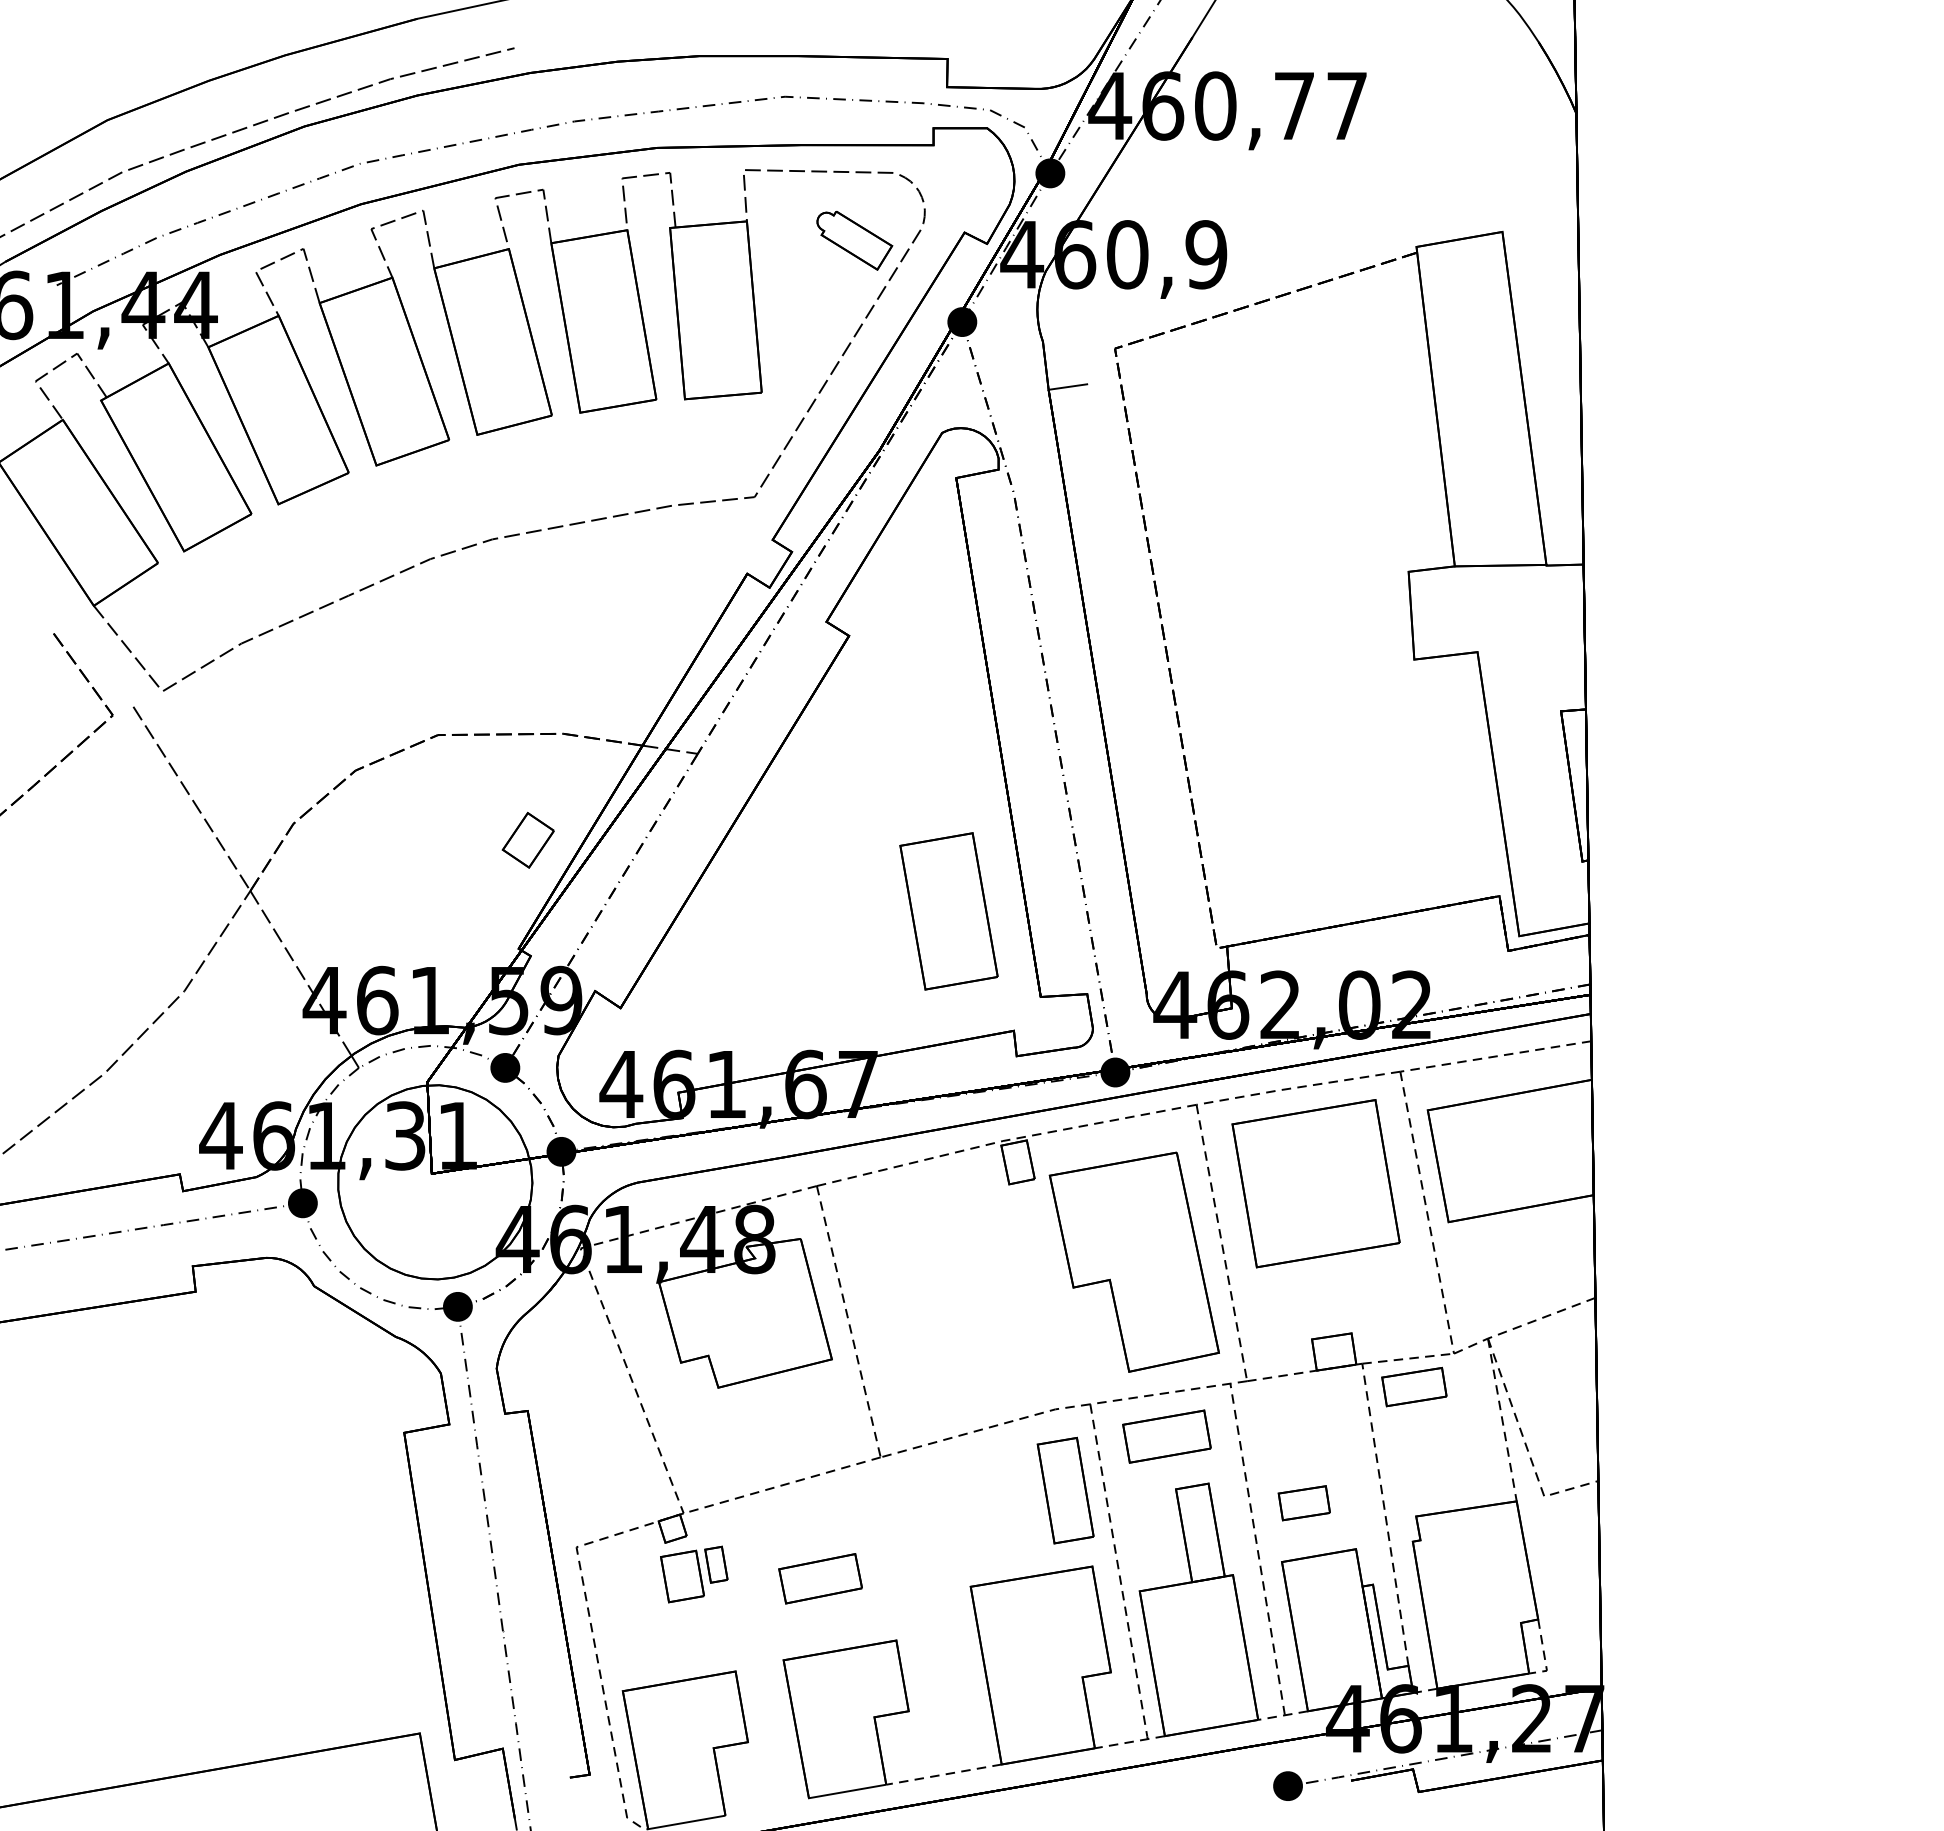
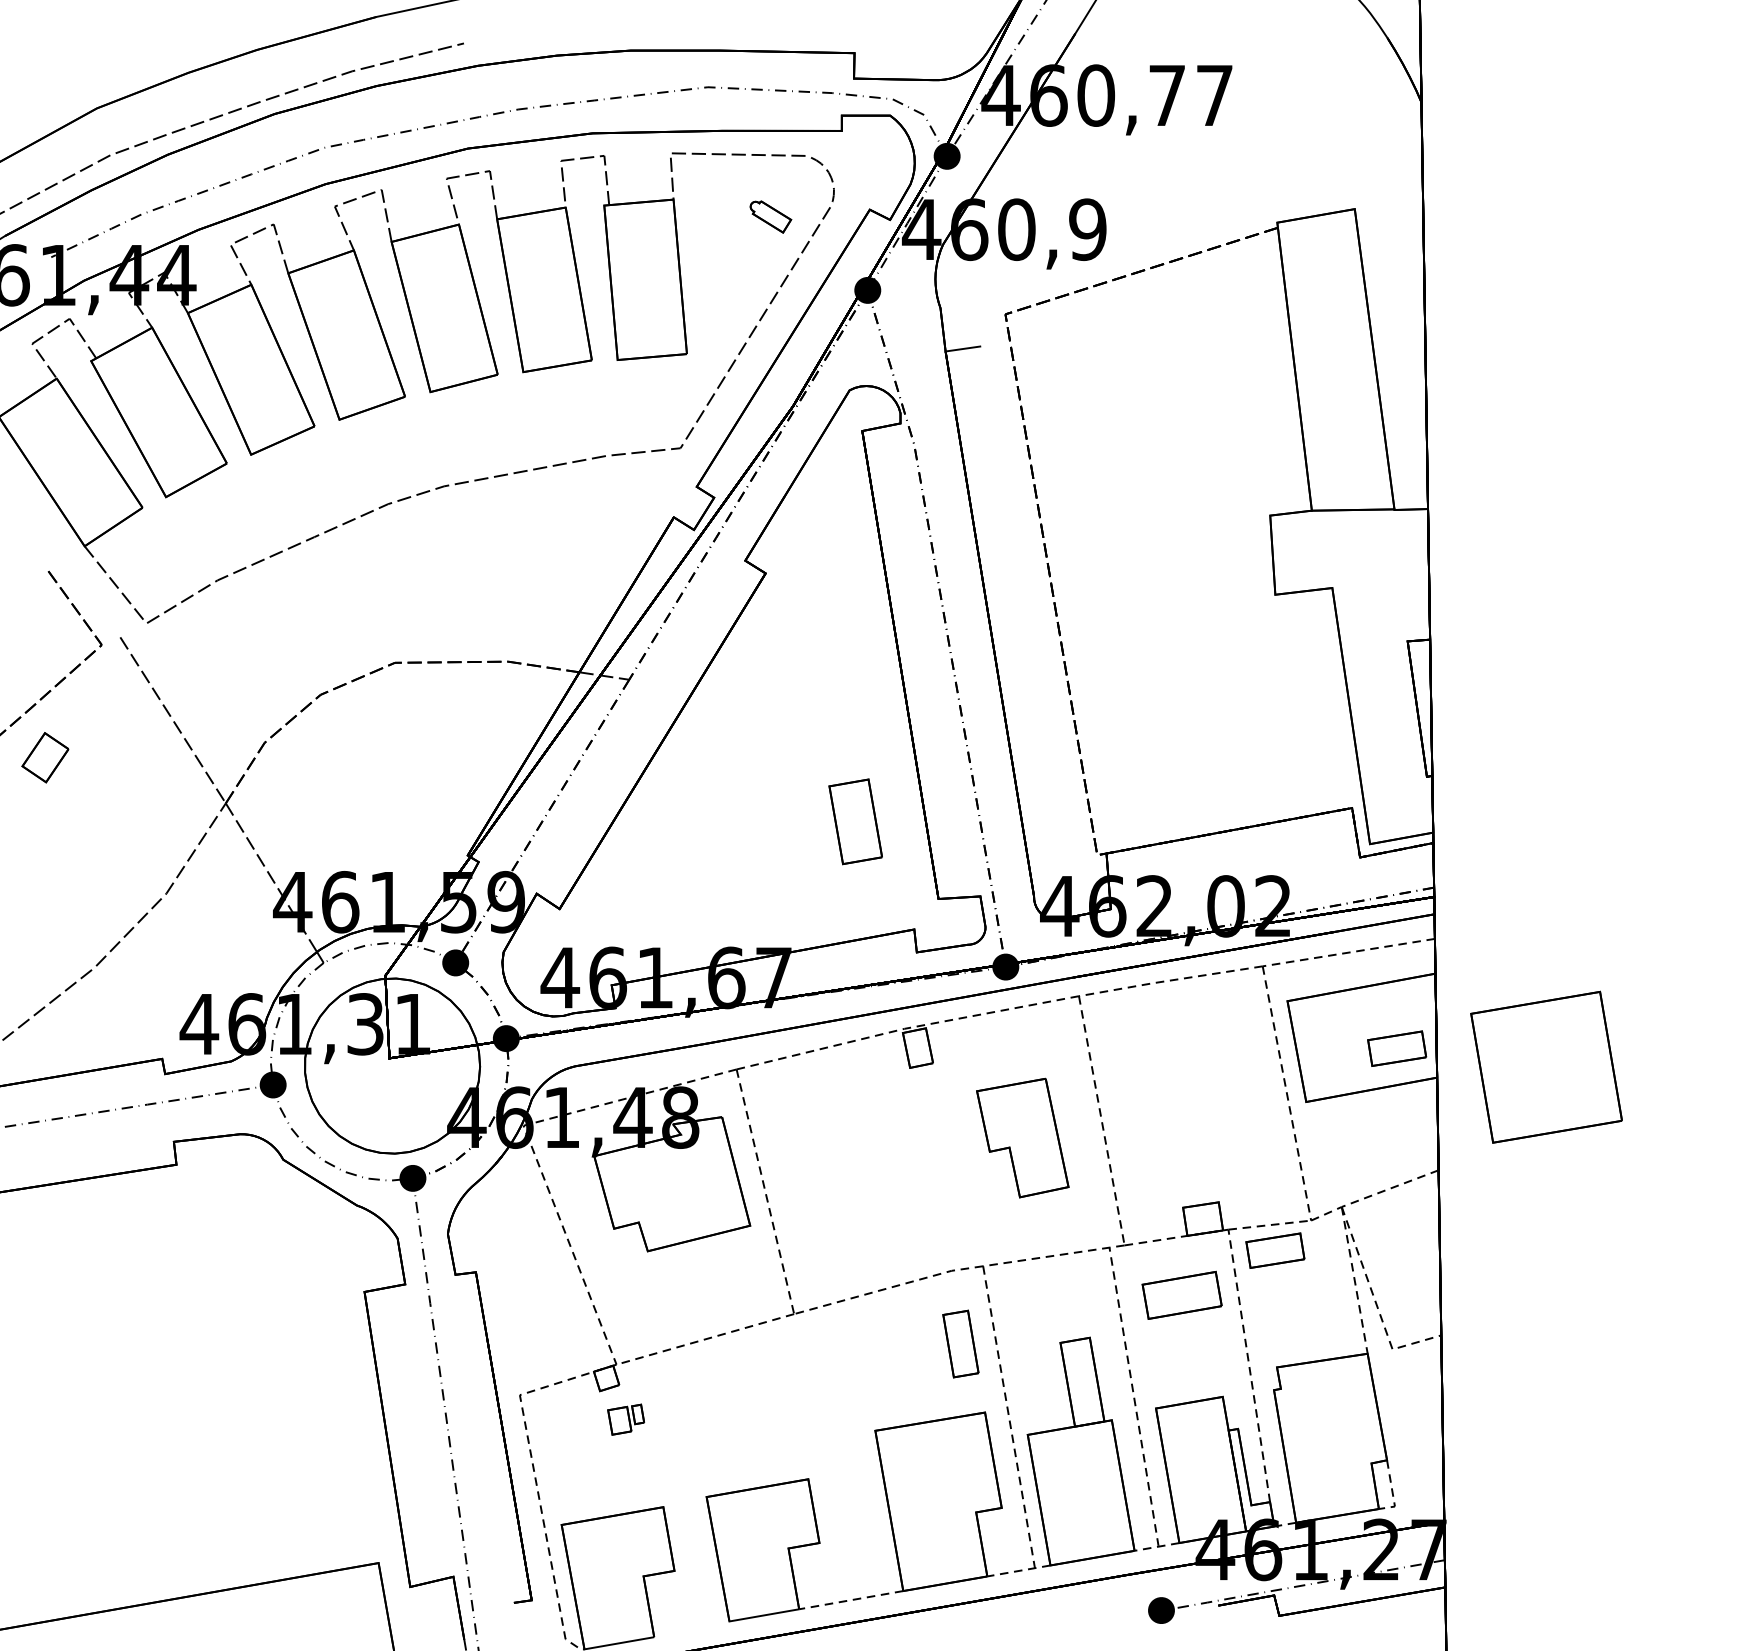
part: (854, 240) -> (770, 216), size x0.6
part: (527, 839) -> (44, 756), moved
part: (948, 911) -> (855, 821), size x0.6
part: (1549, 1162) -> (1397, 1048), added
part: (1315, 1183) -> (1546, 1067), moved
part: (1133, 1261) -> (1022, 1137), size x0.6
part: (1166, 1436) -> (1181, 1295), moved
part: (1065, 1490) -> (960, 1343), size x0.7
part: (1303, 1503) -> (1175, 1355), removed
part: (694, 1574) -> (626, 1419), size x0.6
part: (820, 1578) -> (739, 1423), removed

